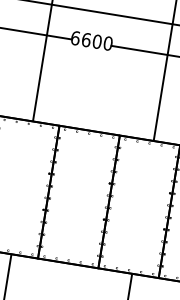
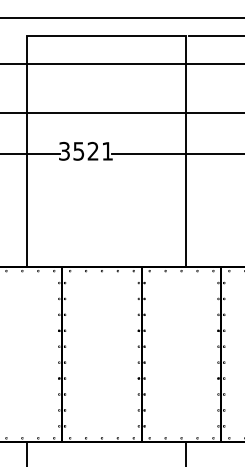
text: (92, 40) -> (86, 150), 6600 -> 3521

